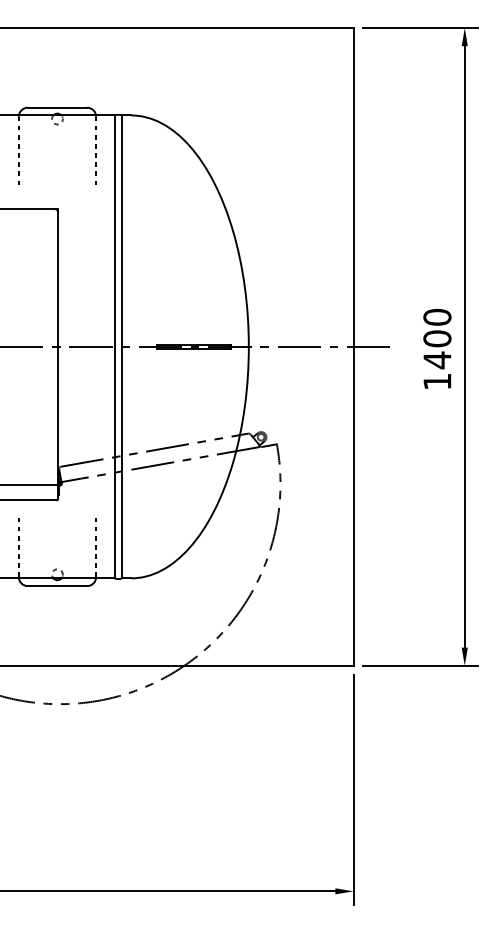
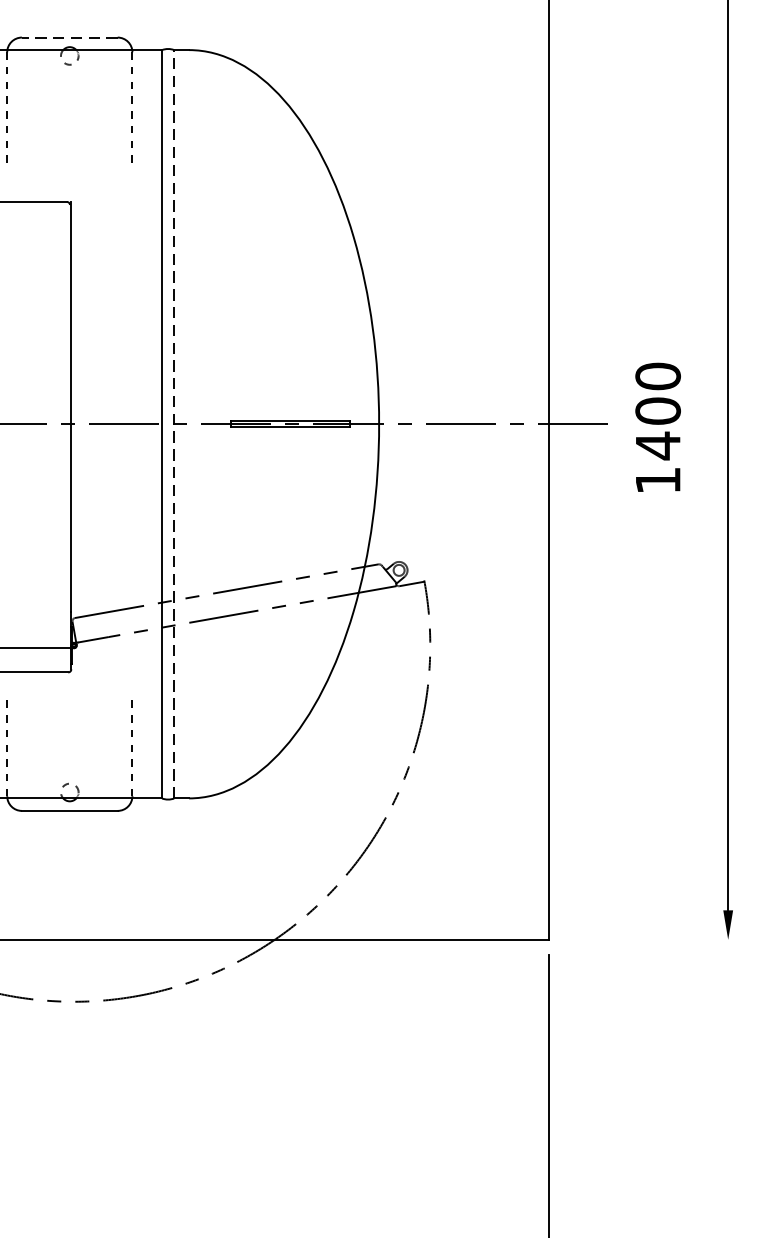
line: (57, 107) -> (69, 37), solid -> dashed
line: (122, 346) -> (174, 423), solid -> dashed
text: (437, 348) -> (658, 426), moved
line: (420, 665) -> (656, 939), removed

